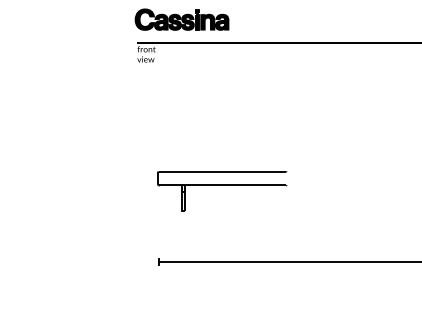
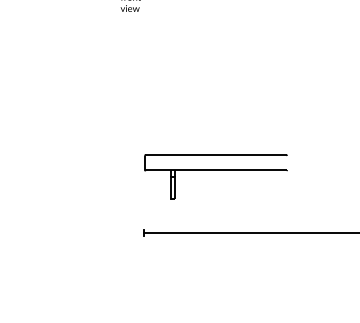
part: (222, 191) -> (216, 177), moved

